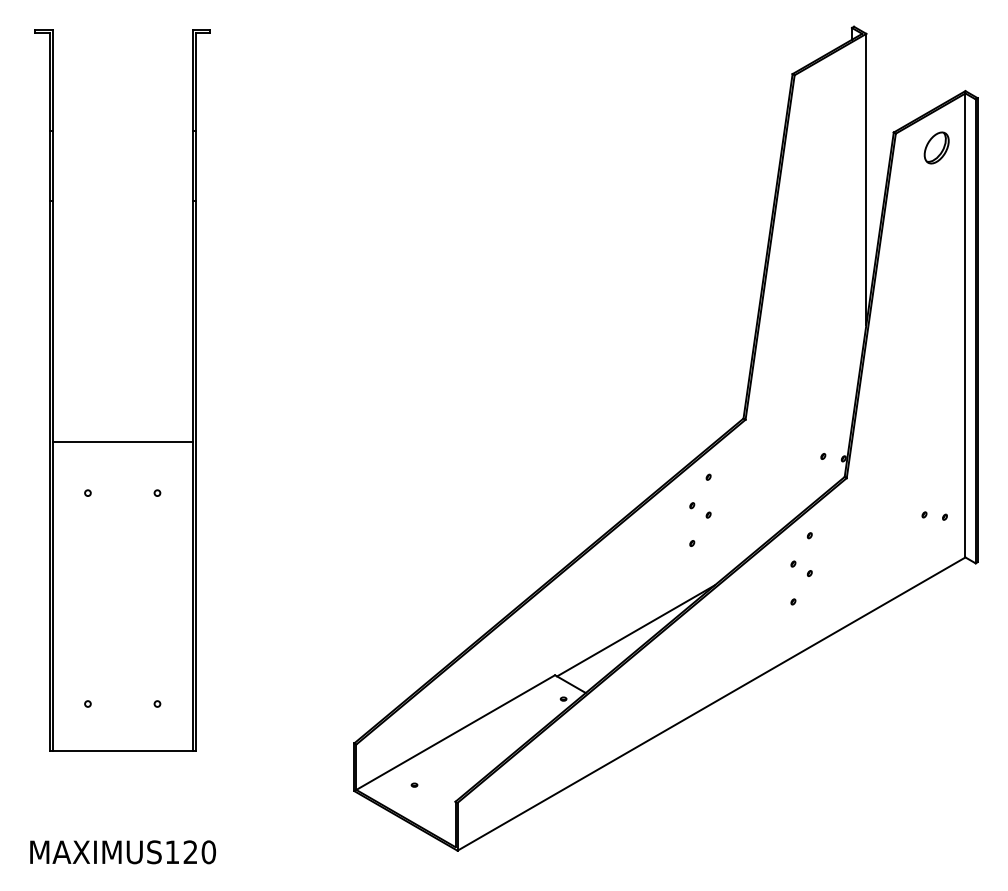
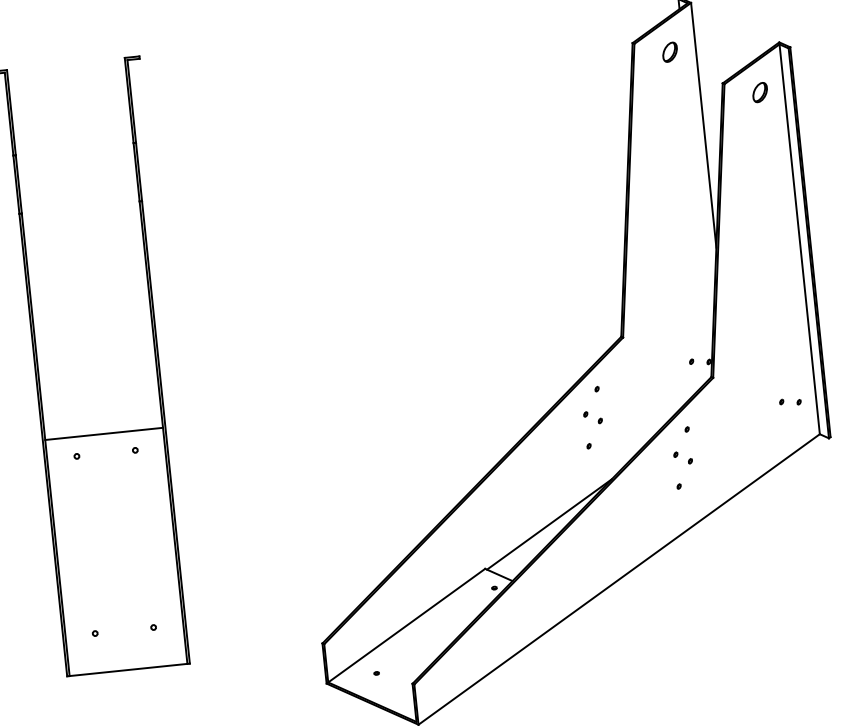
part: (835, 89) -> (669, 52), added
part: (936, 147) -> (759, 92), size x0.71
line: (122, 441) -> (103, 433), moved

